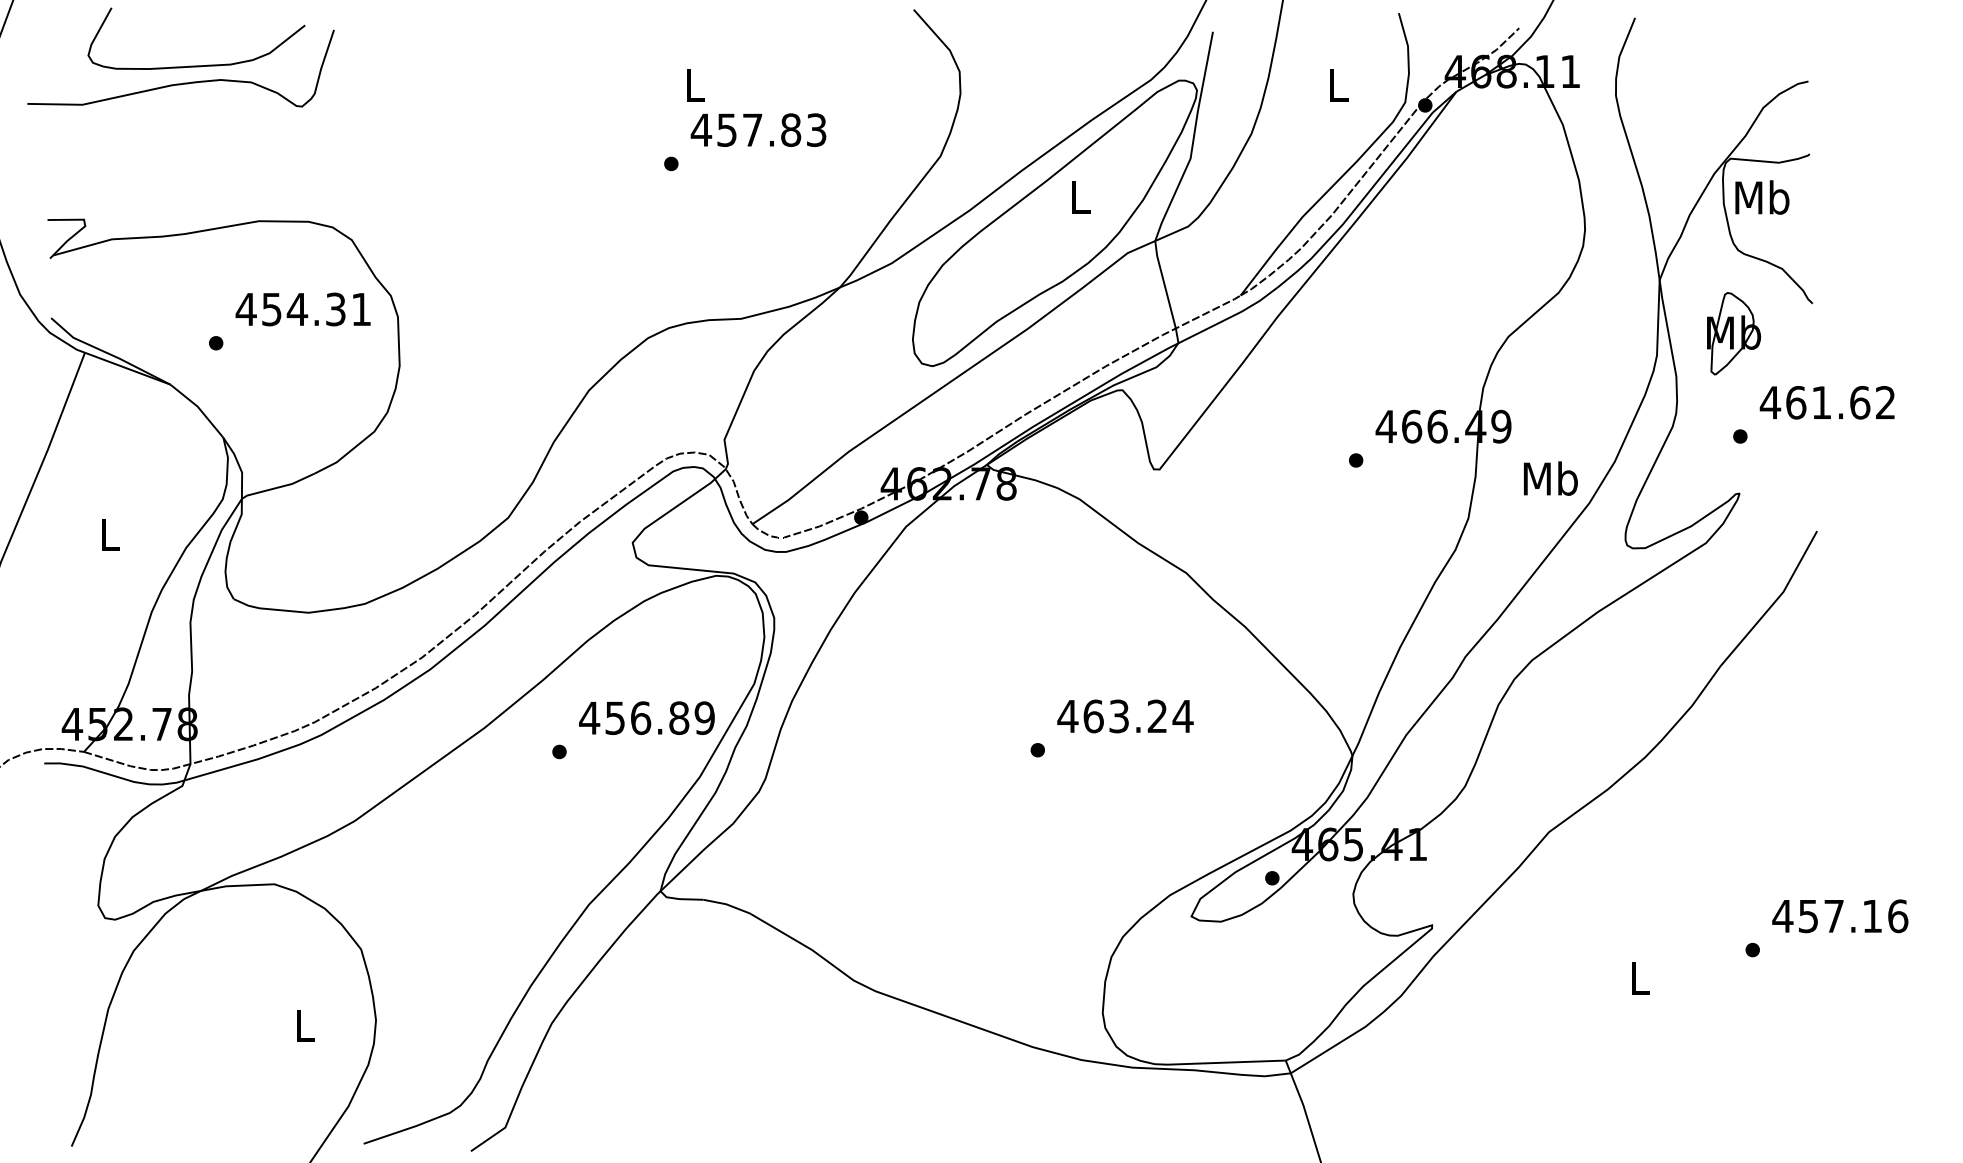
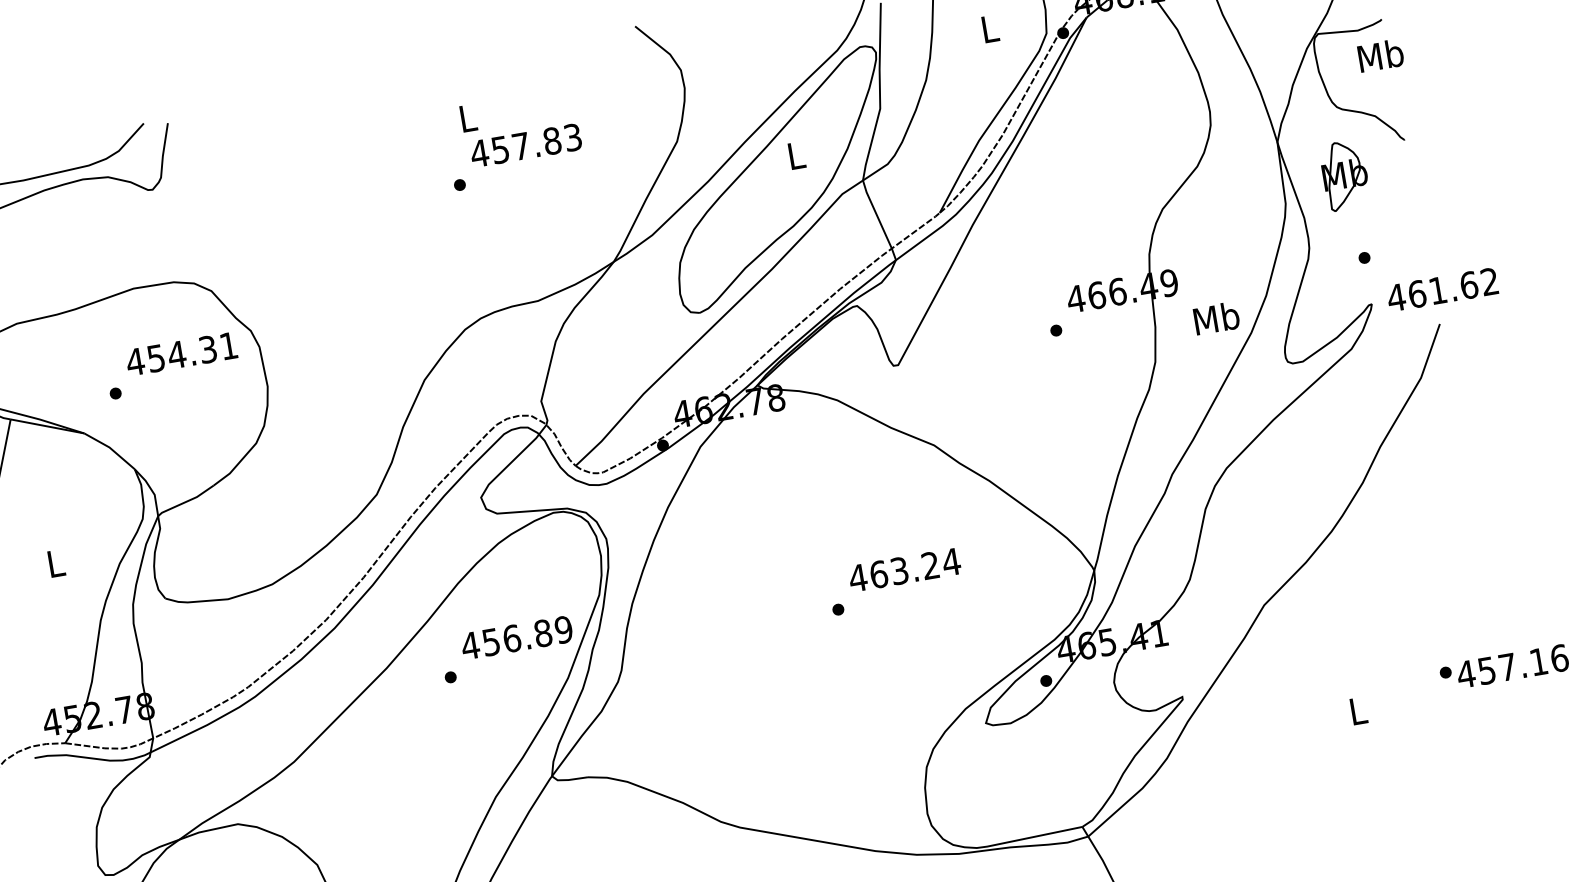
text: (1762, 197) -> (1380, 55), moved
text: (1826, 402) -> (1441, 289), moved
text: (1840, 916) -> (1512, 666), moved

